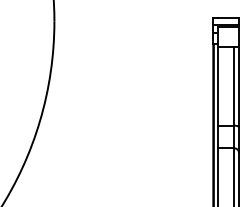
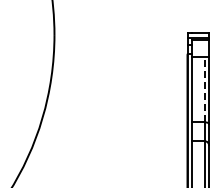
line: (233, 86) -> (204, 89), solid -> dashed

